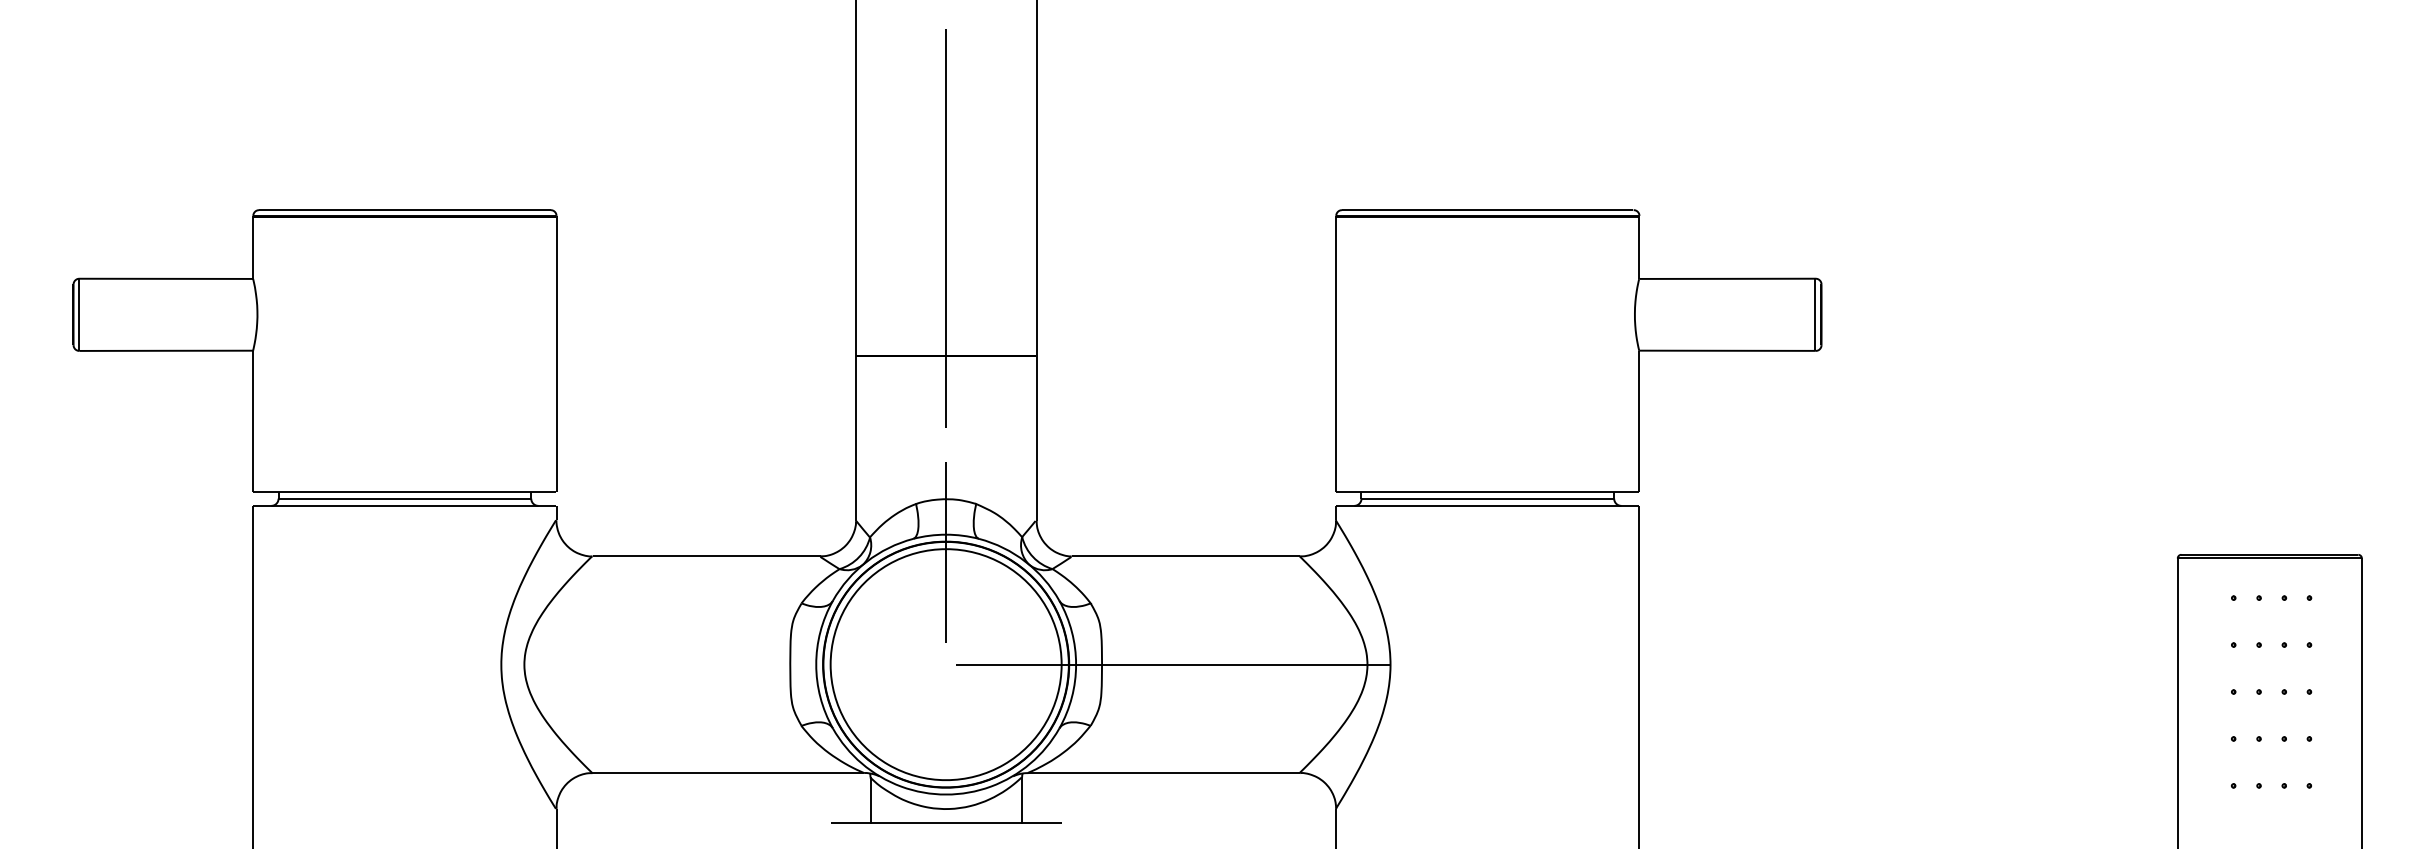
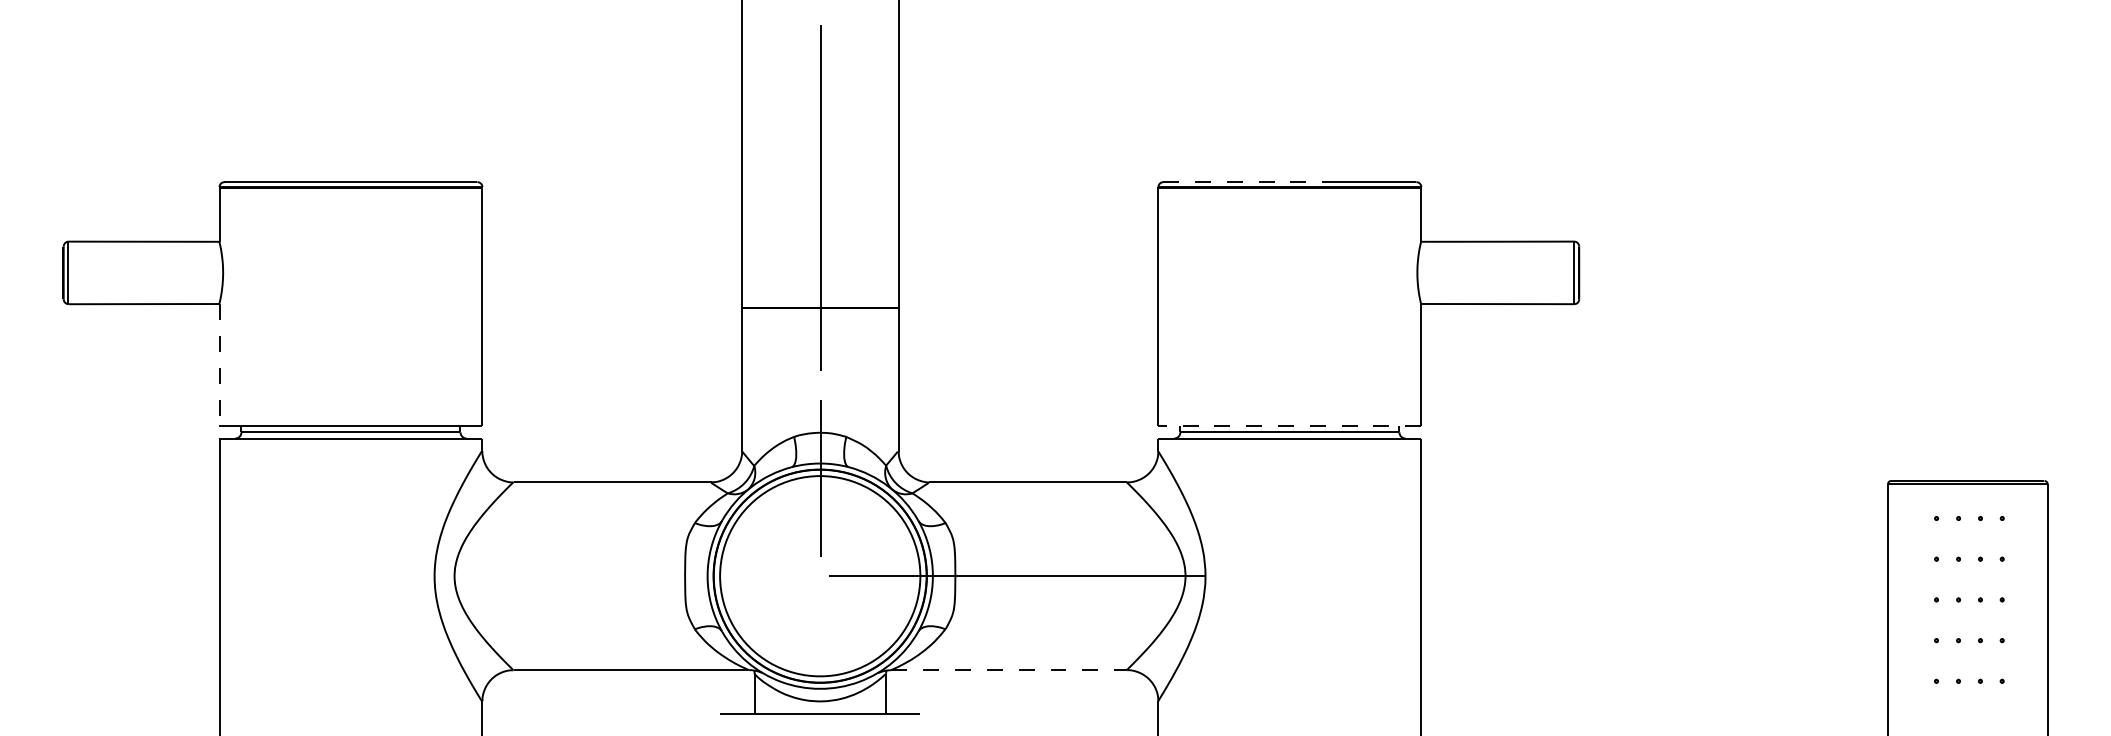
line: (1438, 210) -> (1247, 182), solid -> dashed
line: (253, 421) -> (219, 365), solid -> dashed
line: (1487, 491) -> (1289, 426), solid -> dashed
line: (1164, 773) -> (1009, 670), solid -> dashed

